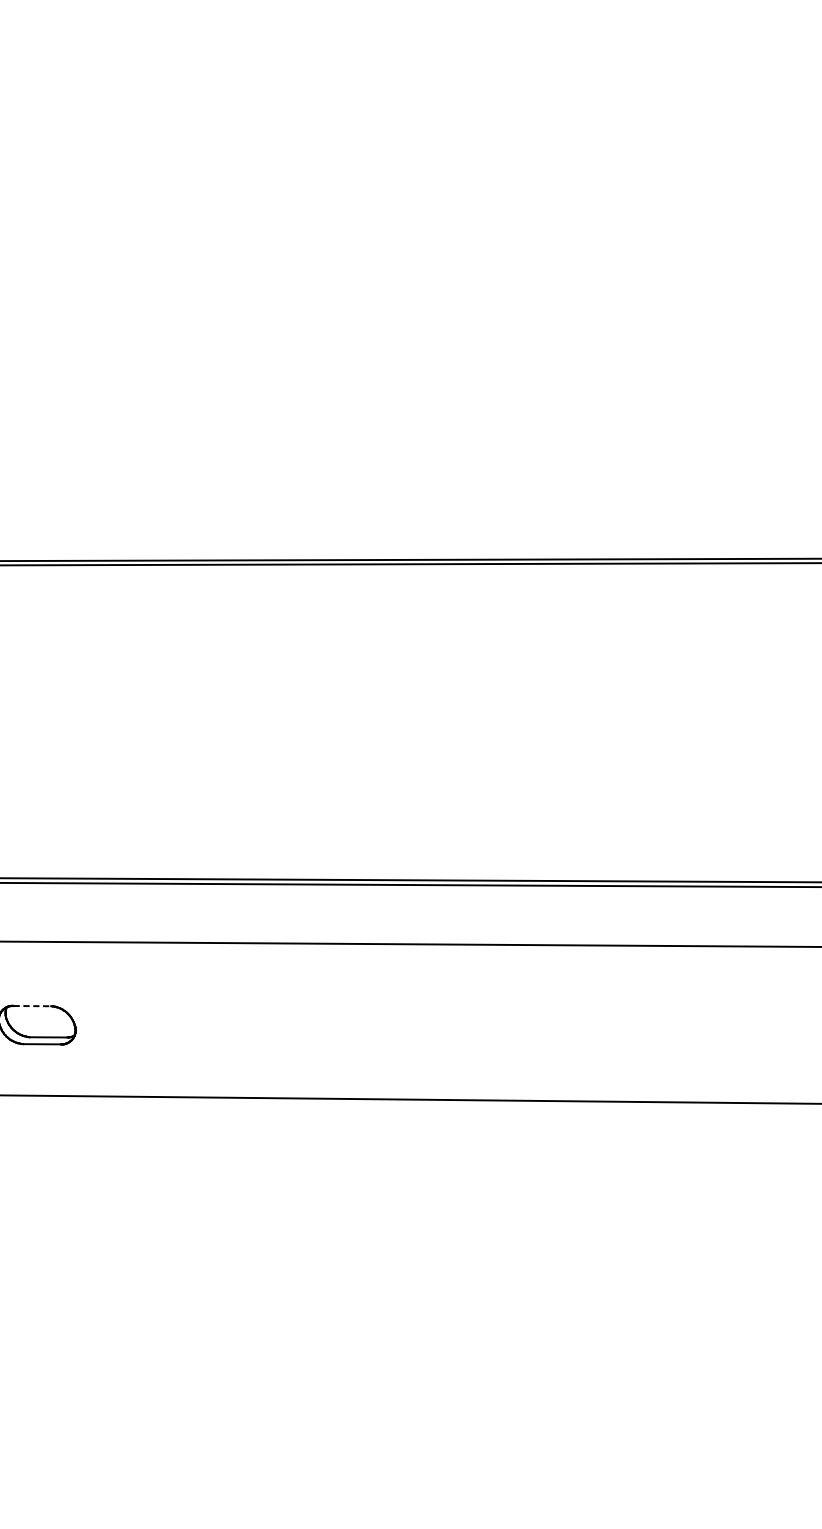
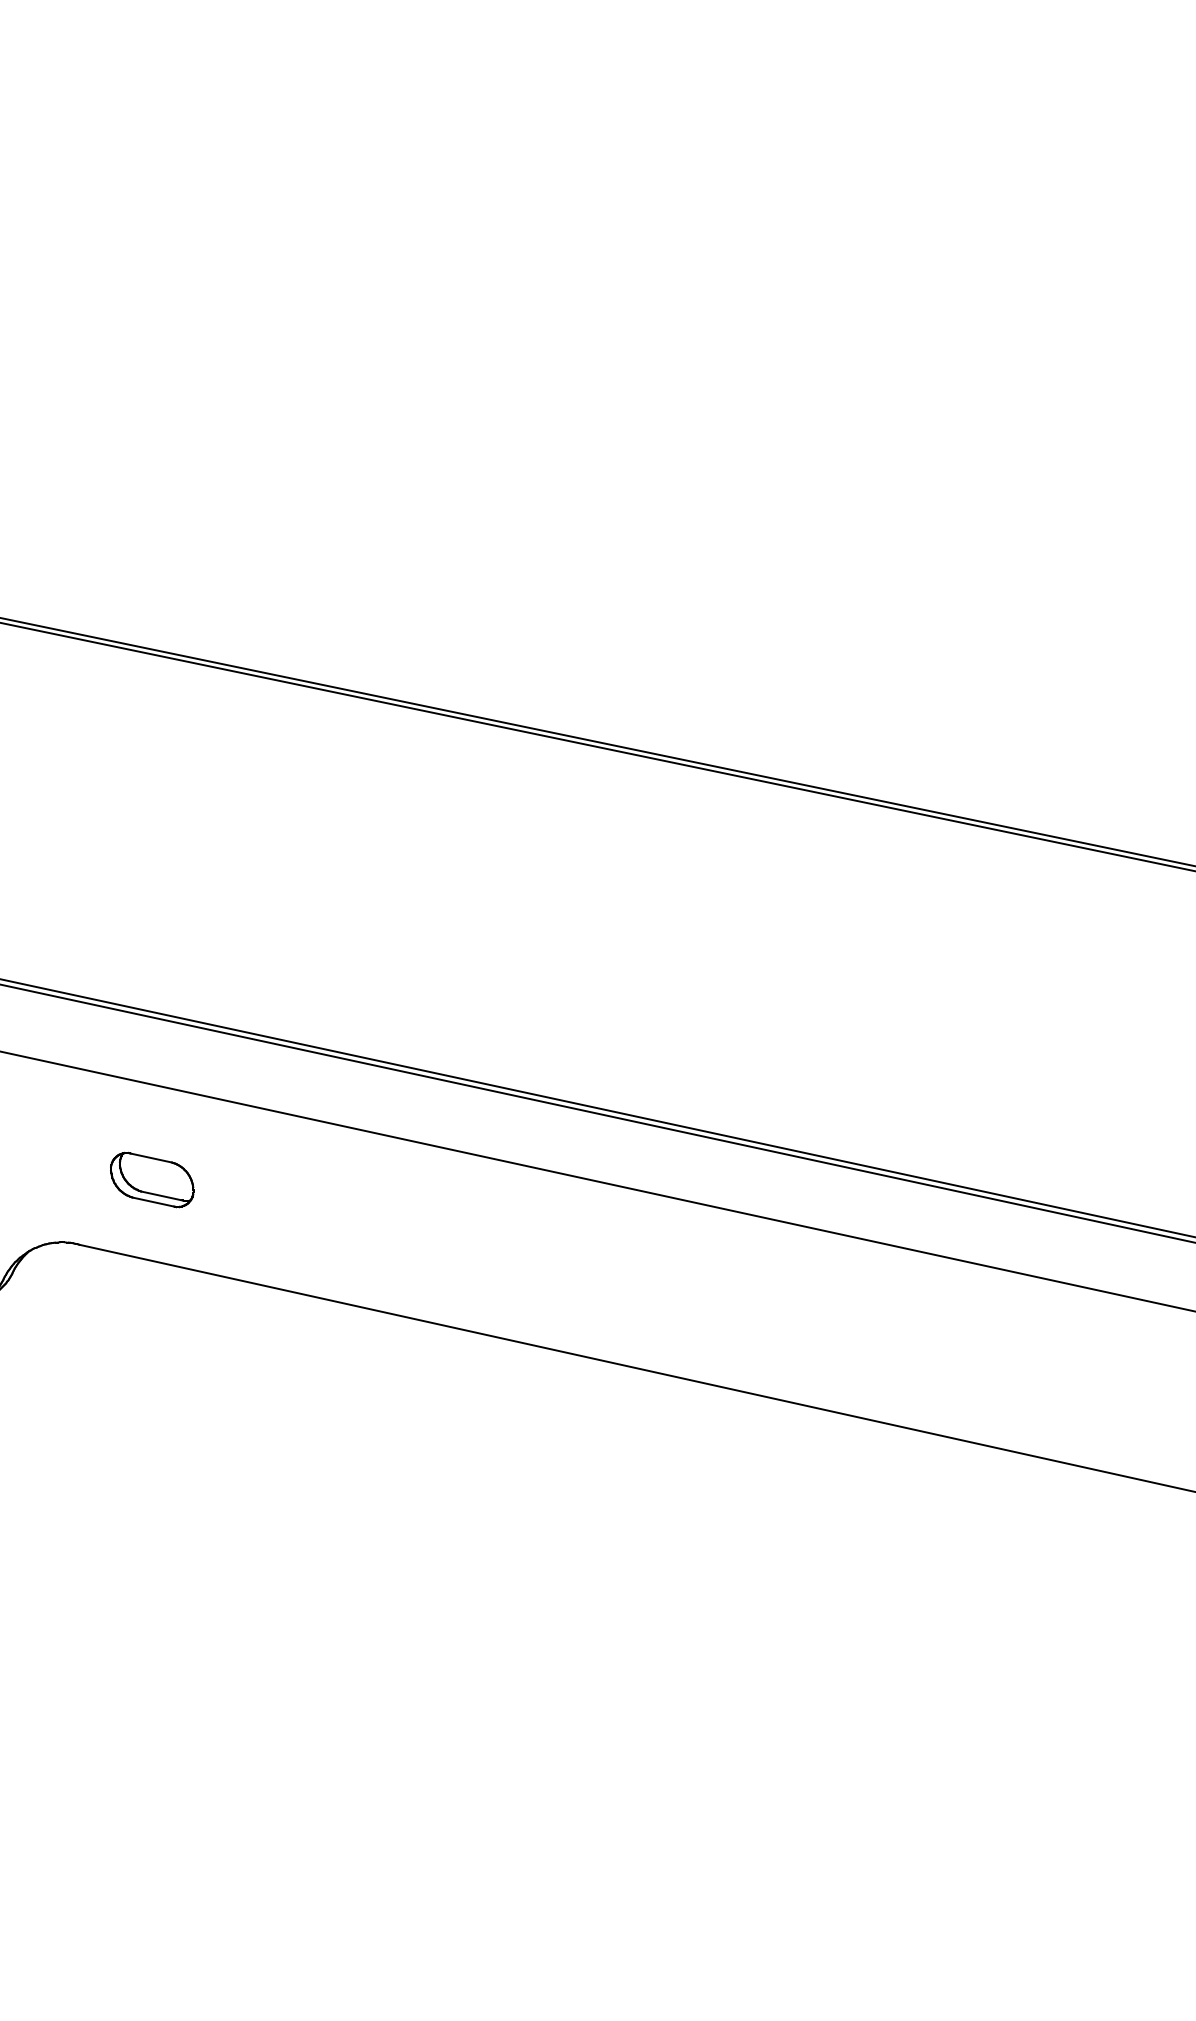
line: (32, 1006) -> (151, 1158), dashed -> solid

